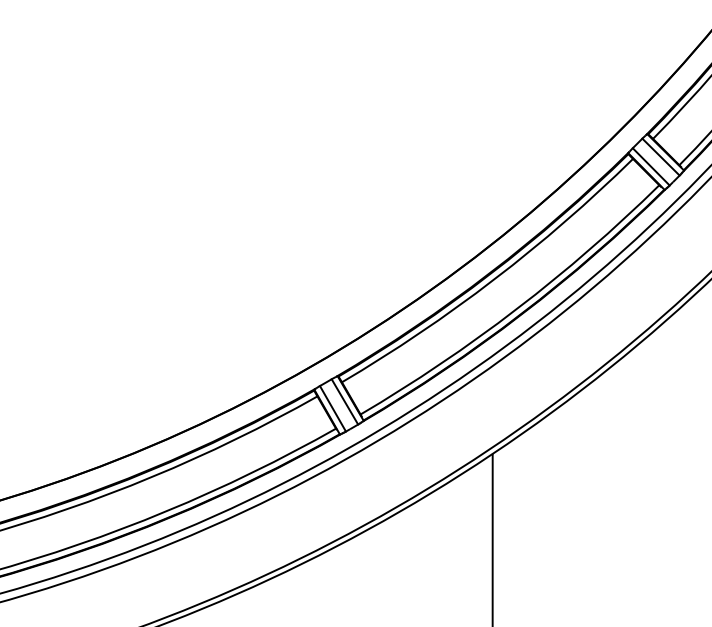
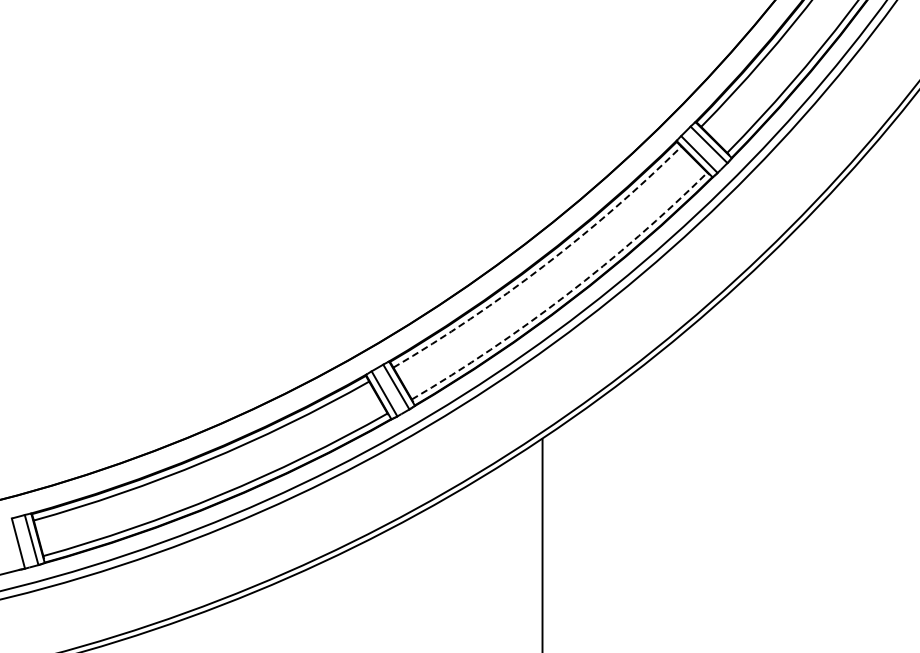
arc: (494, 279) -> (544, 265), solid -> dashed
arc: (516, 309) -> (566, 295), solid -> dashed

